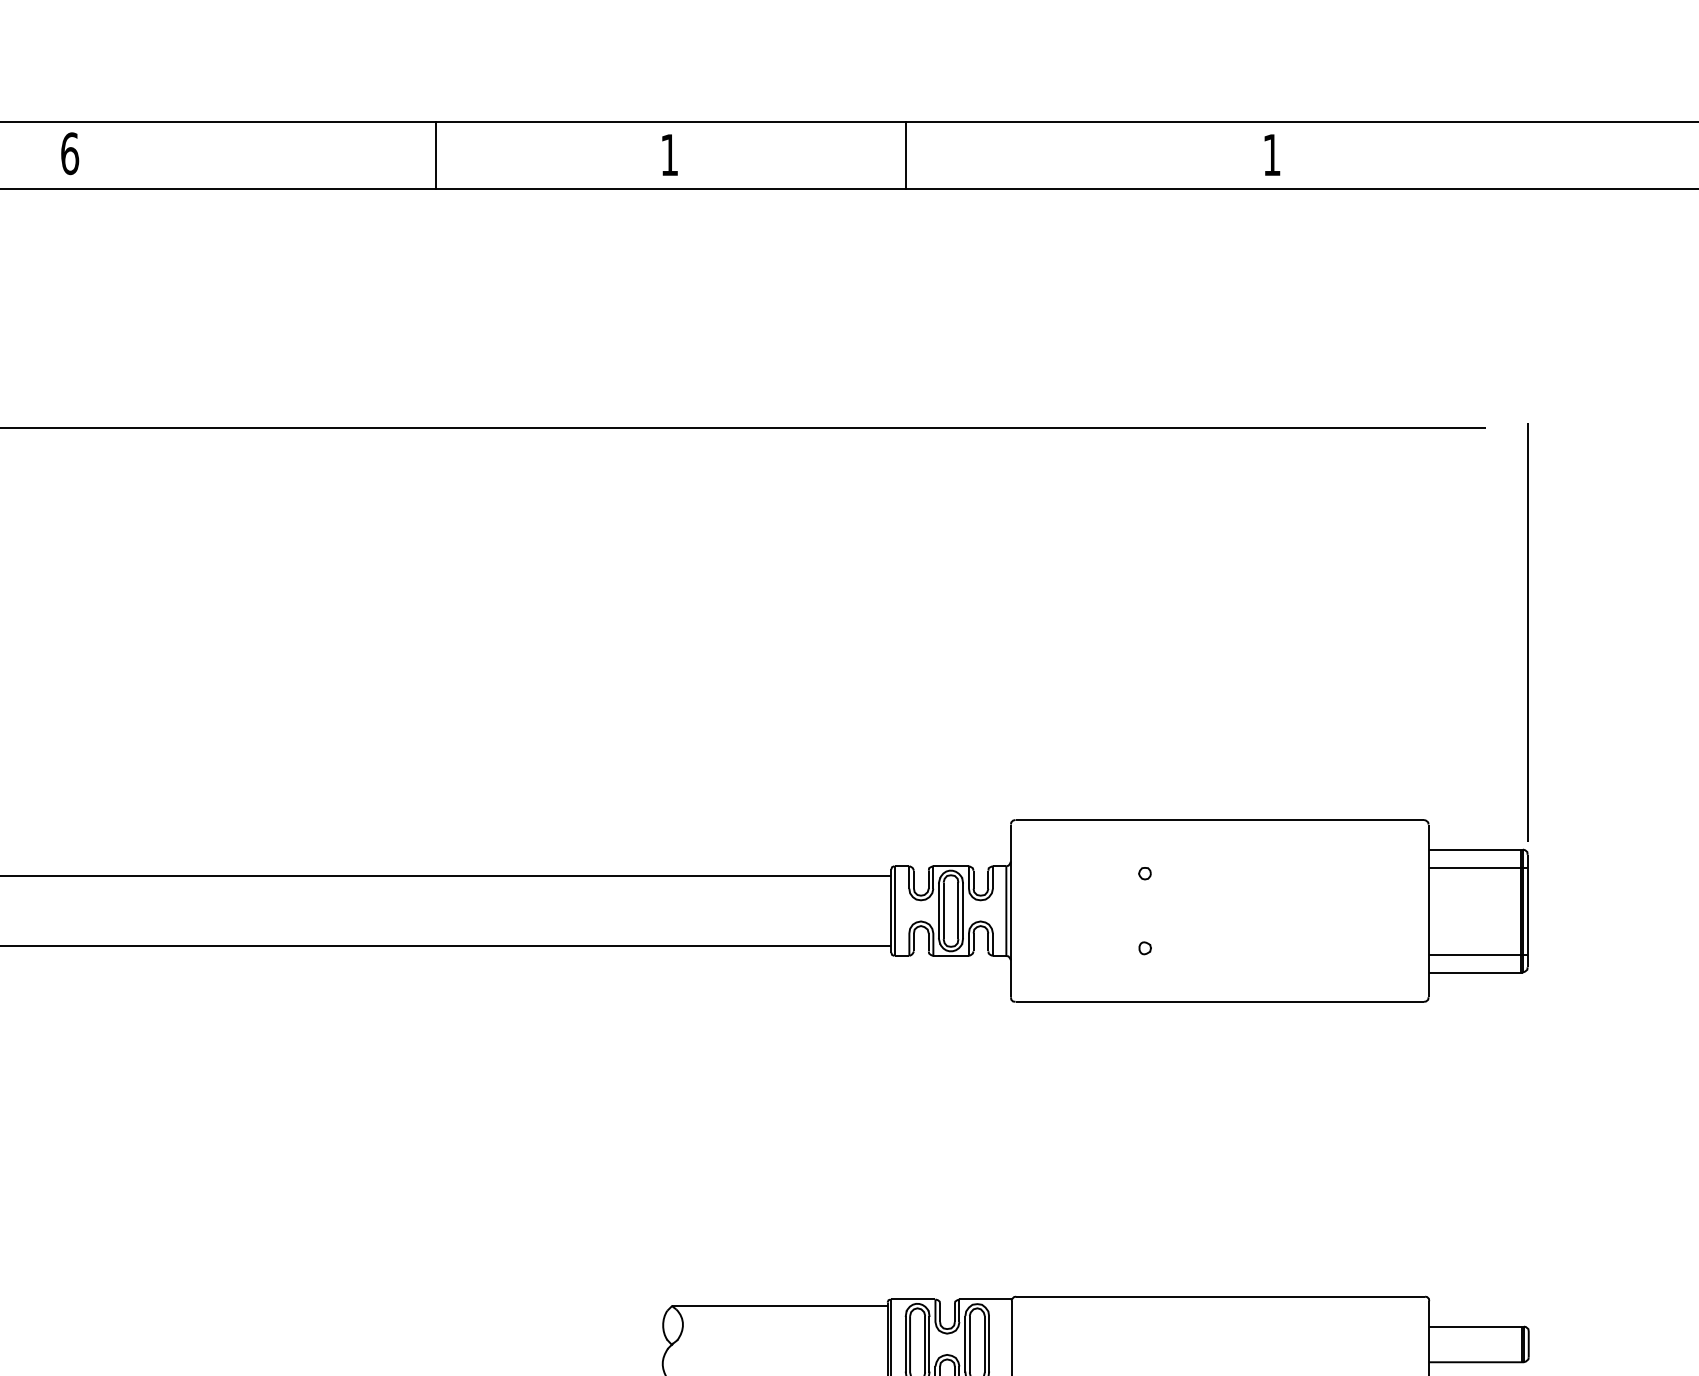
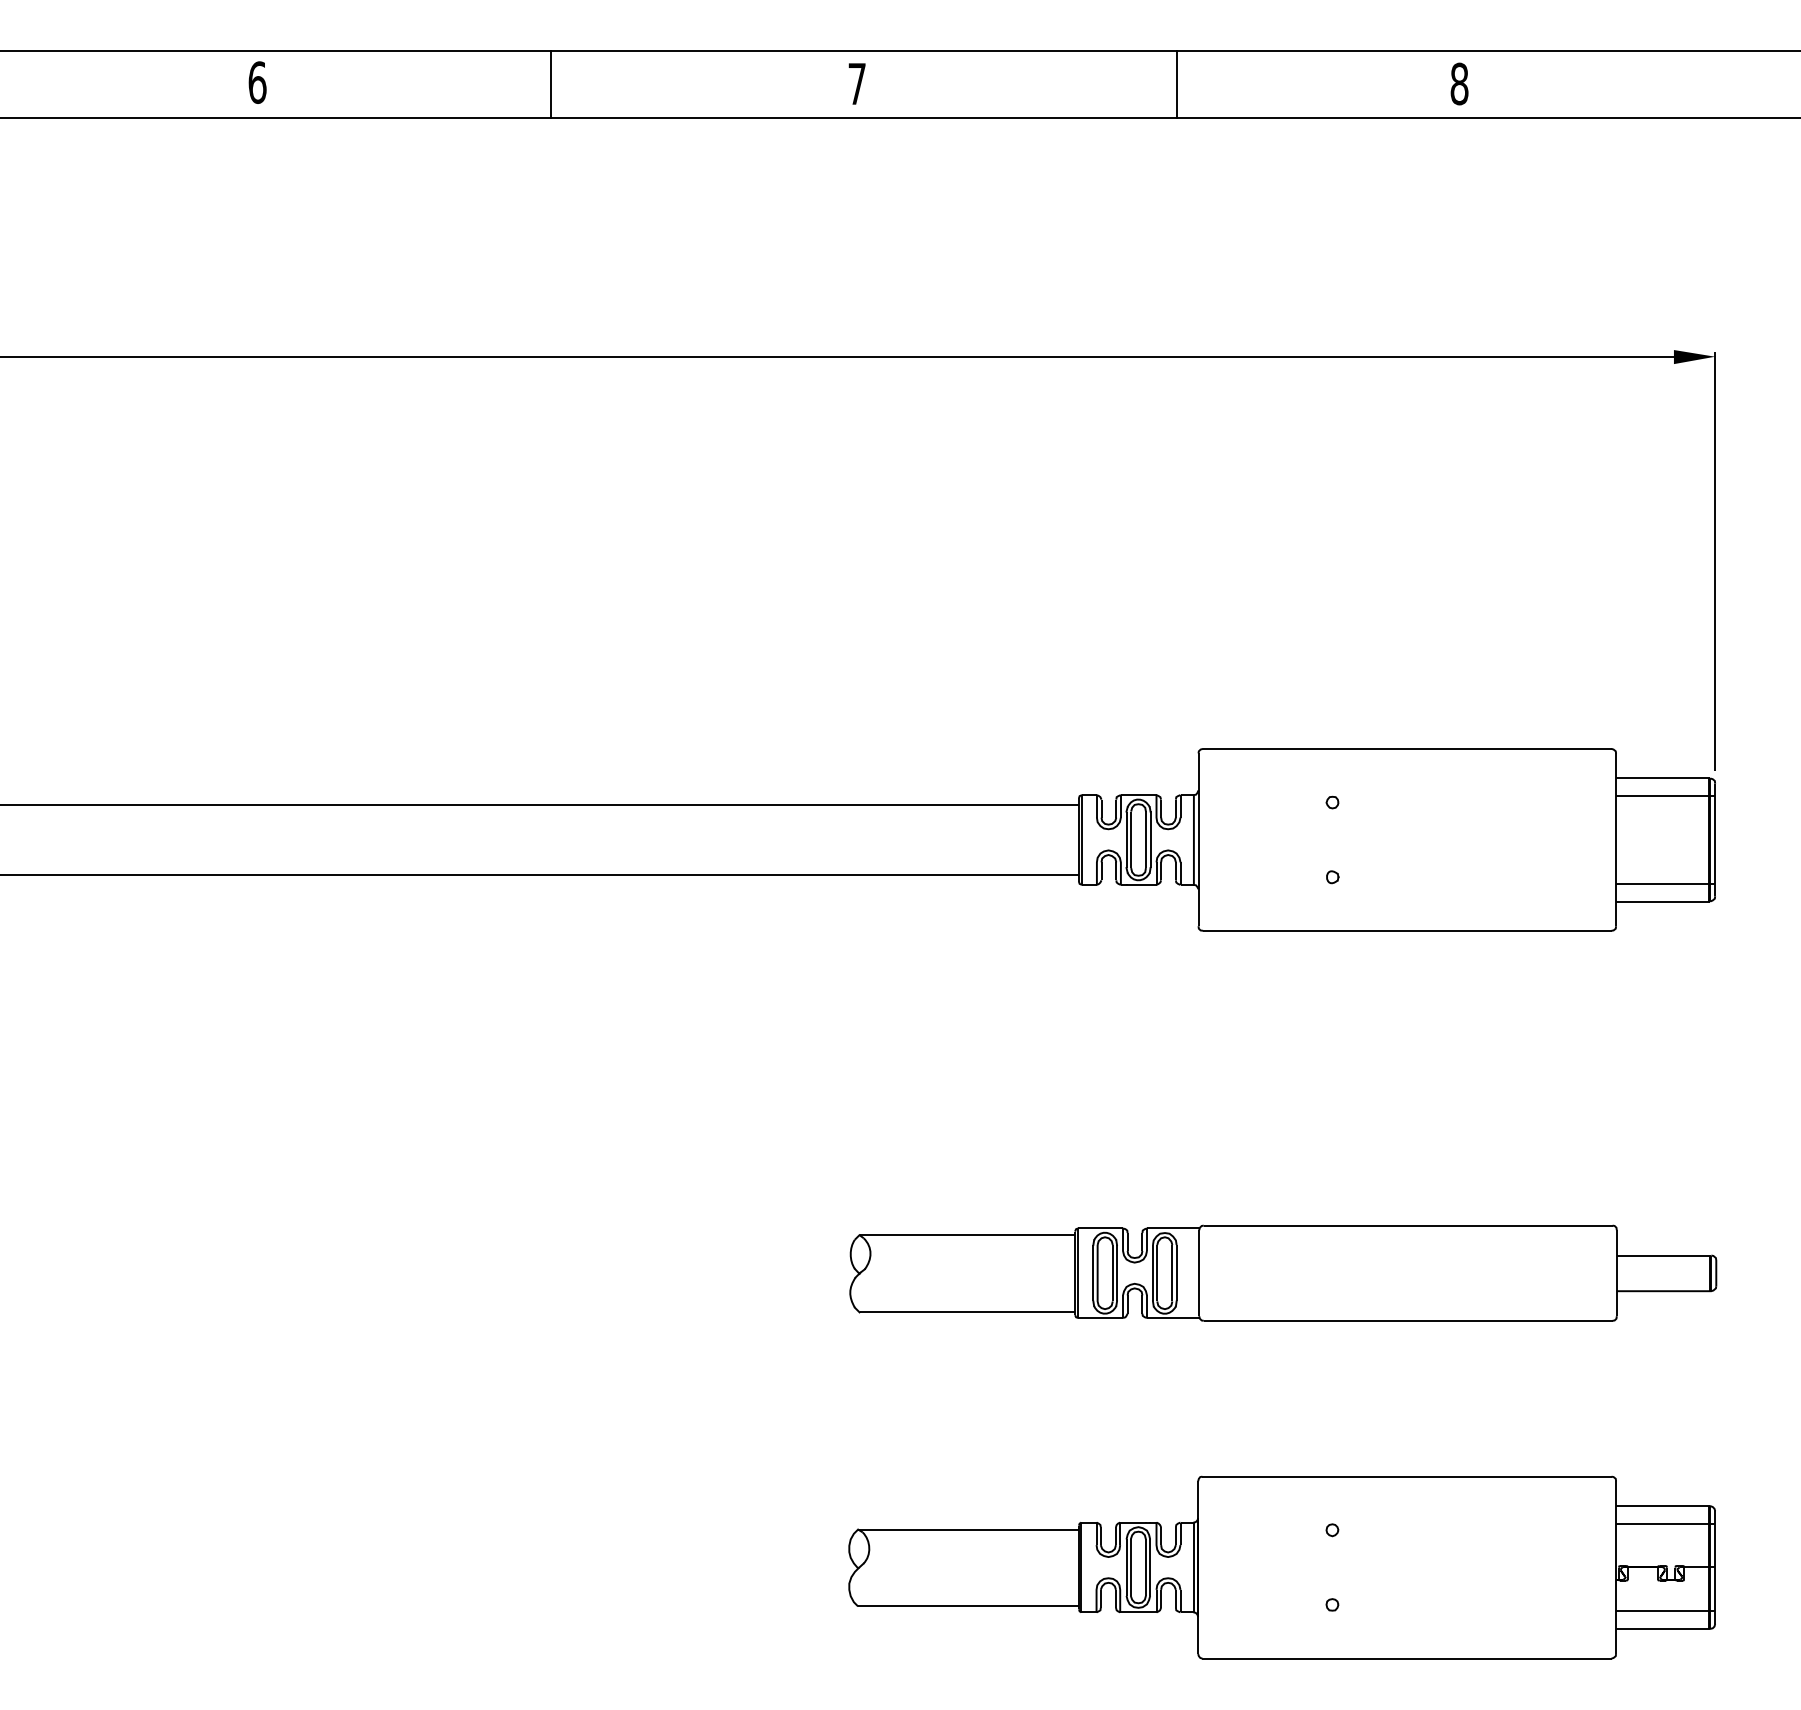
text: (668, 154) -> (856, 83), 1 -> 7
text: (1271, 154) -> (1459, 83), 1 -> 8
line: (435, 155) -> (550, 84), moved
line: (905, 155) -> (1177, 84), moved
fill: (1506, 428) -> (1694, 357), added

